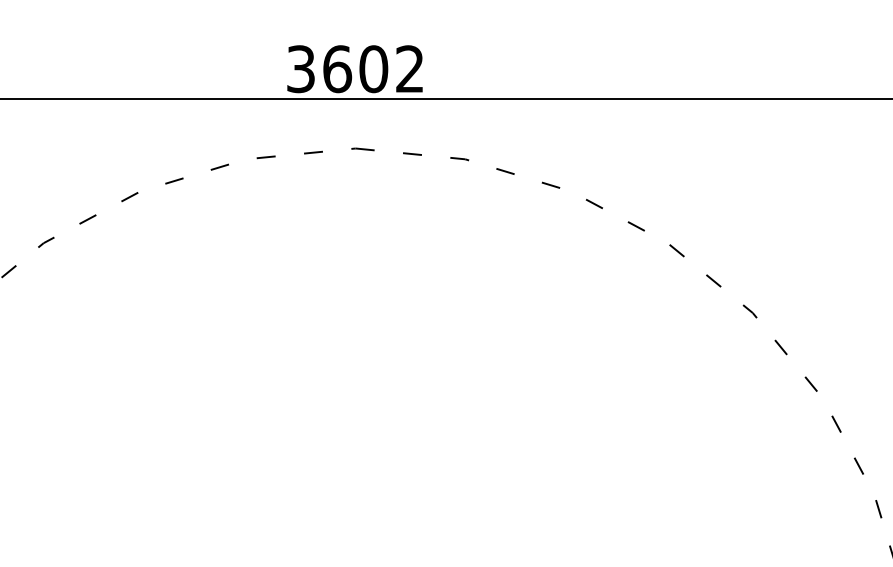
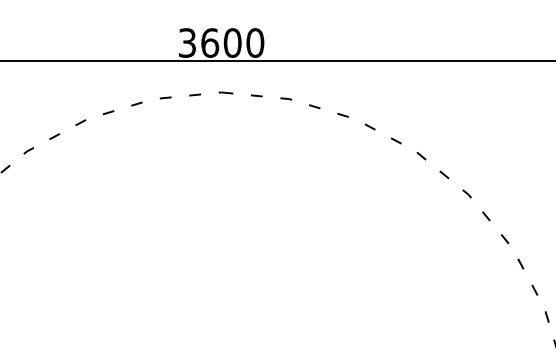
text: (410, 68) -> (255, 42), 3602 -> 3600

